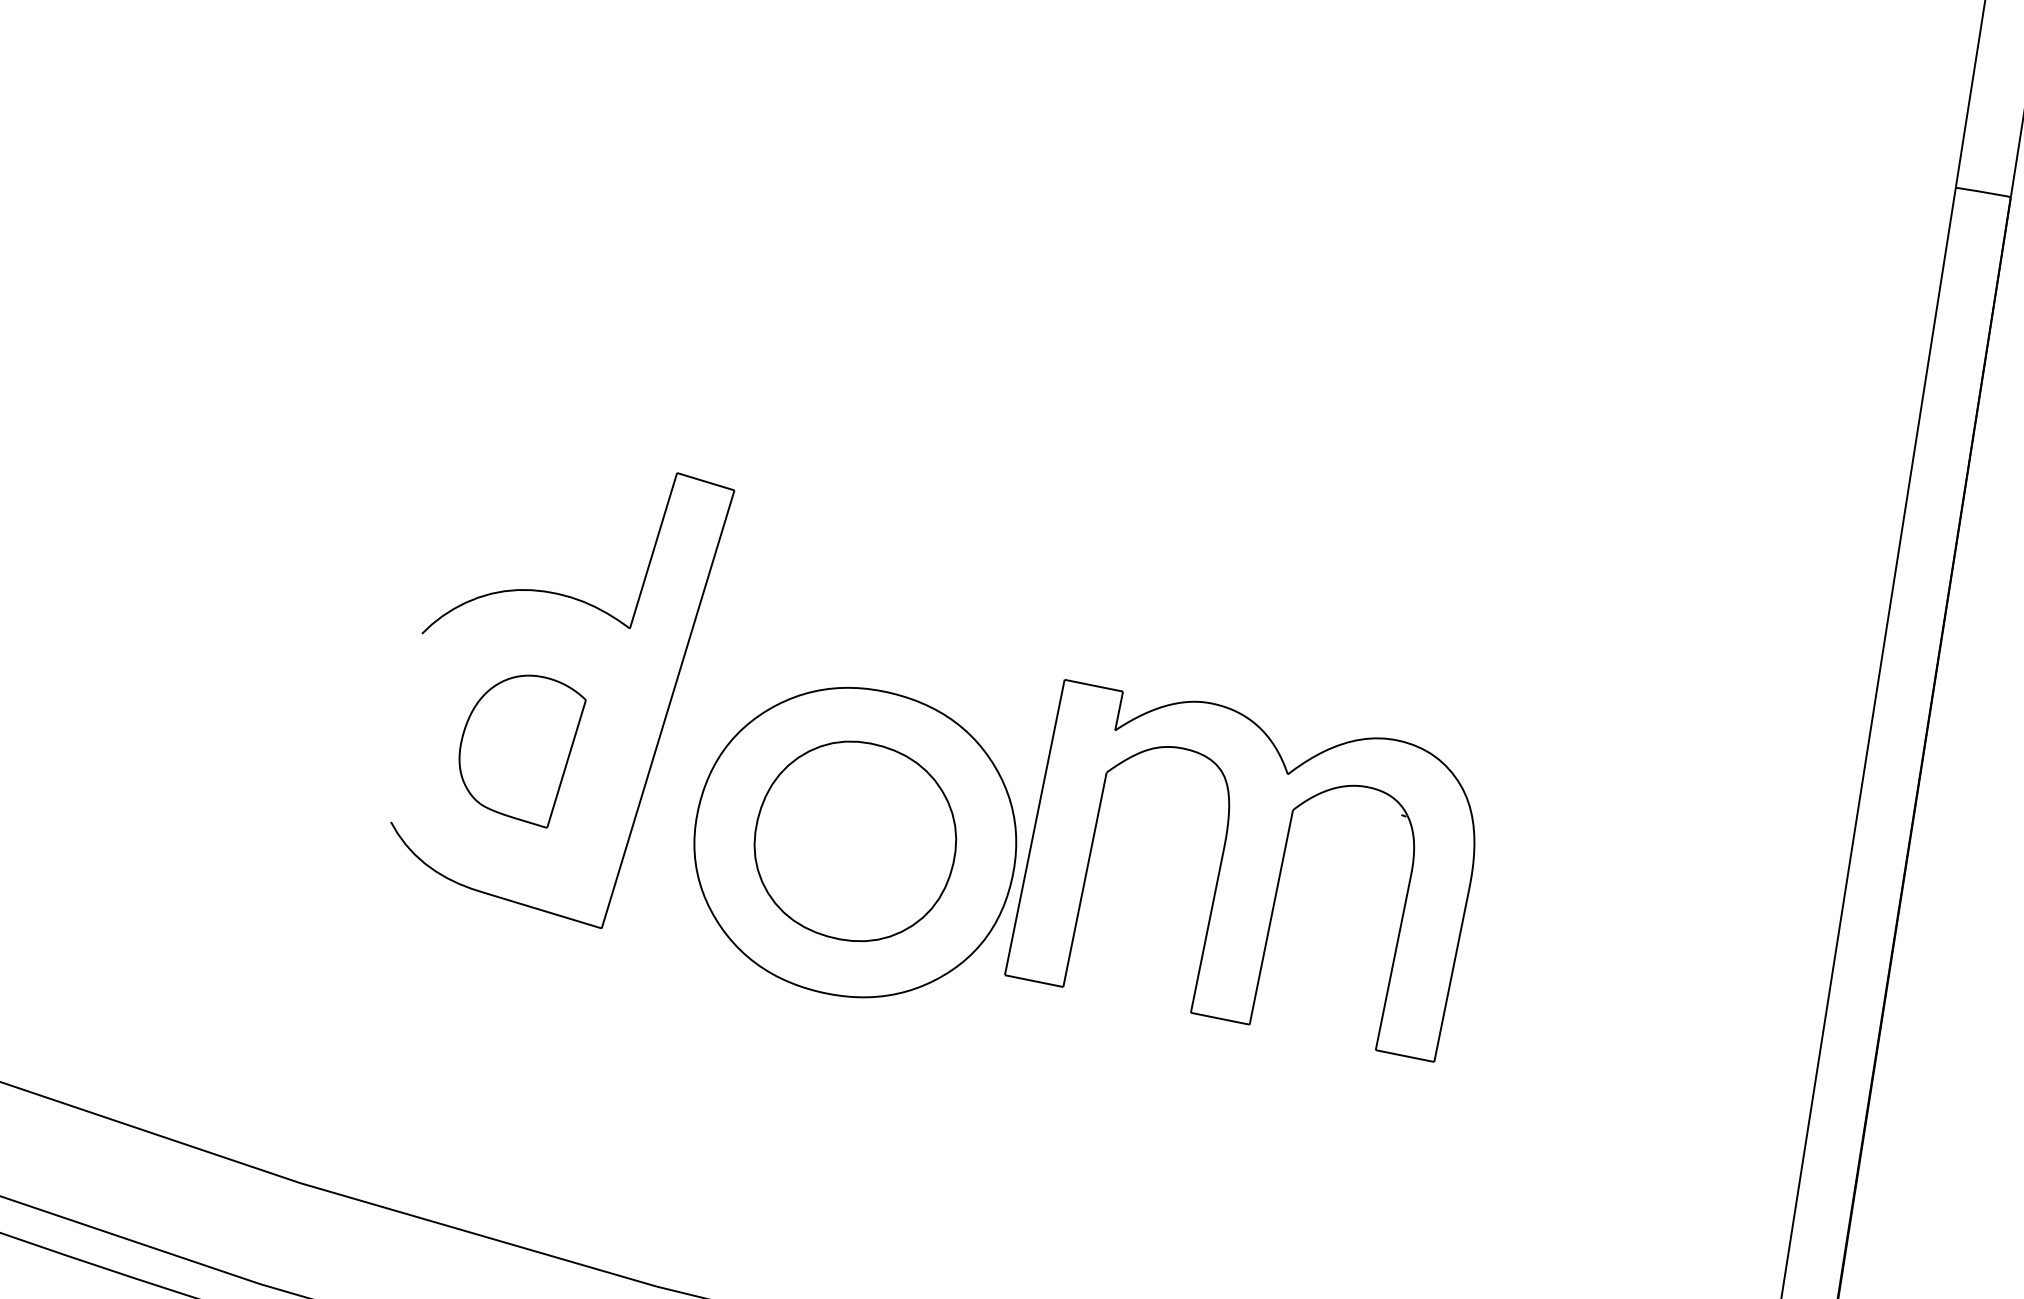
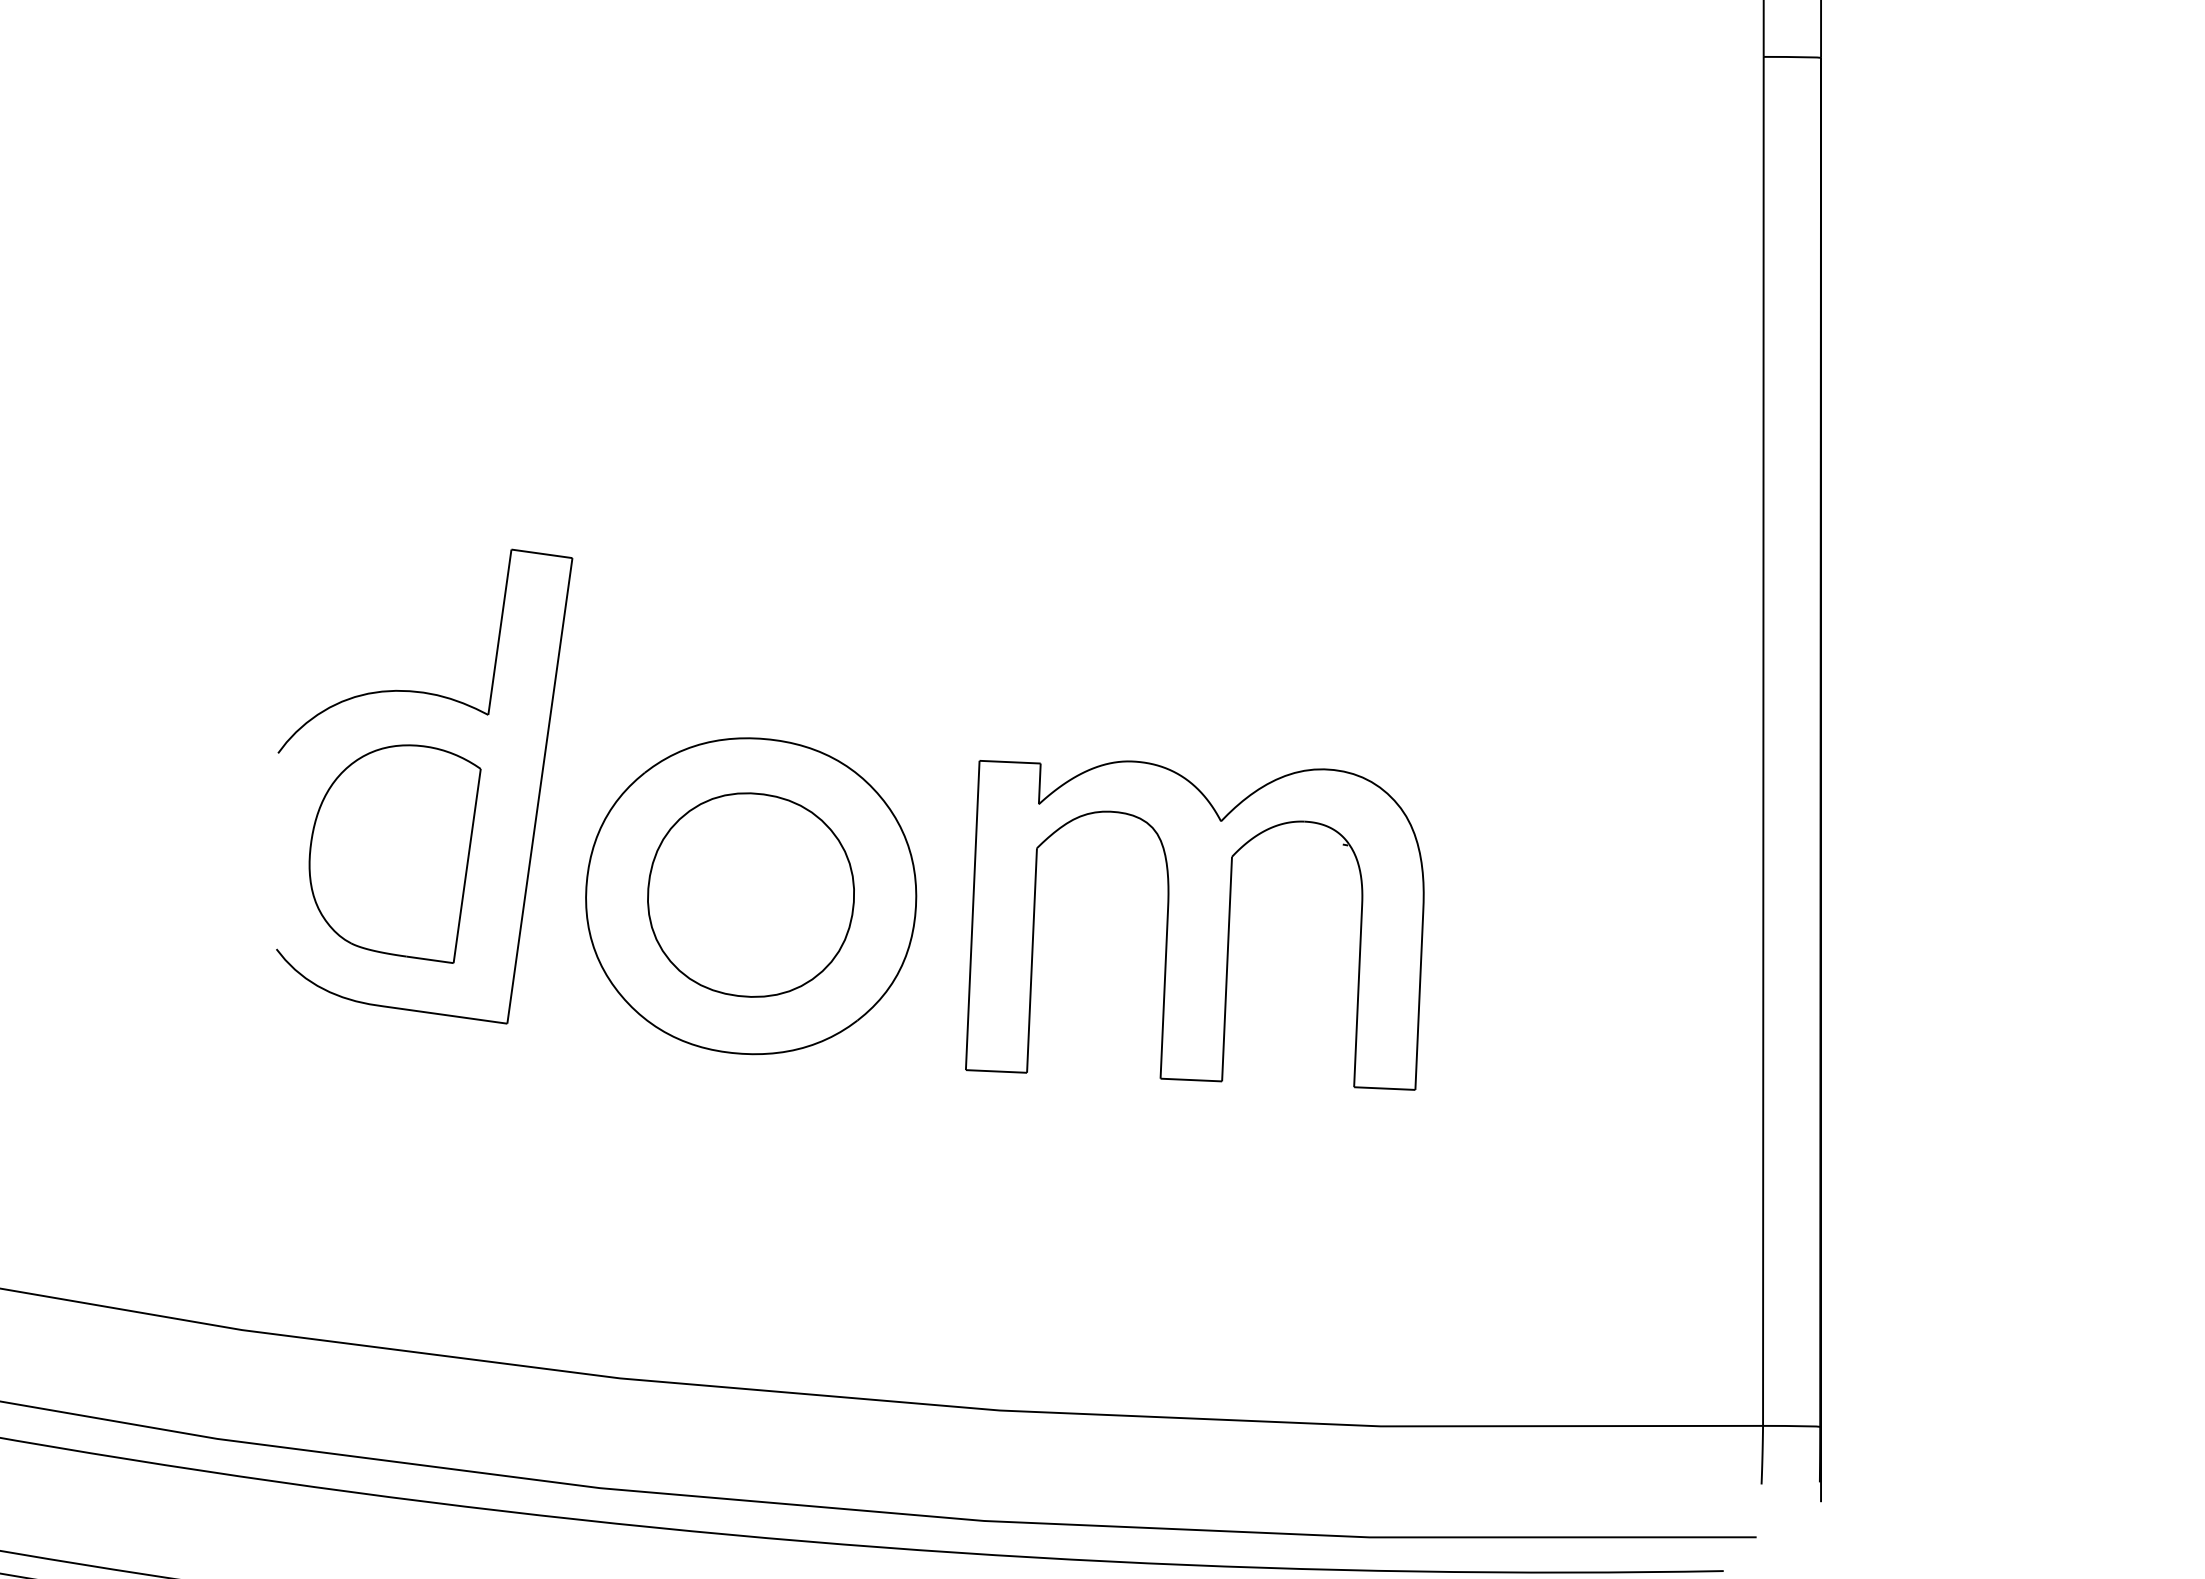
part: (518, 747) -> (394, 853), size x1.43
part: (1246, 870) -> (1194, 925), moved

